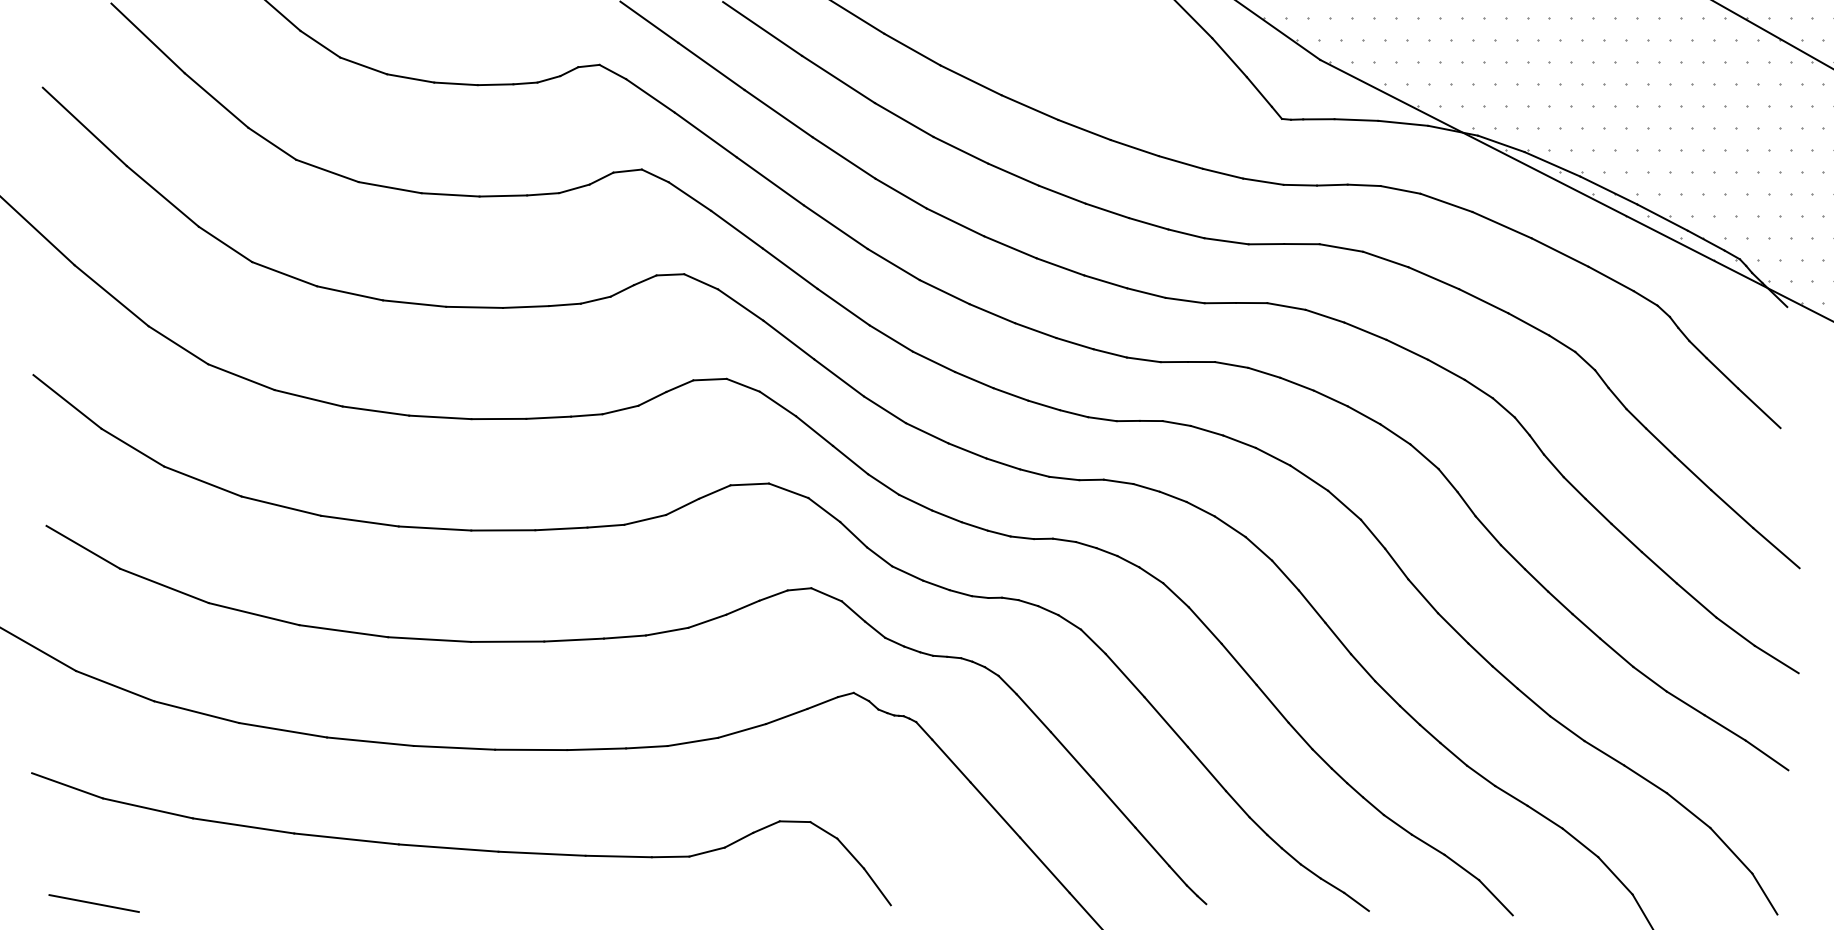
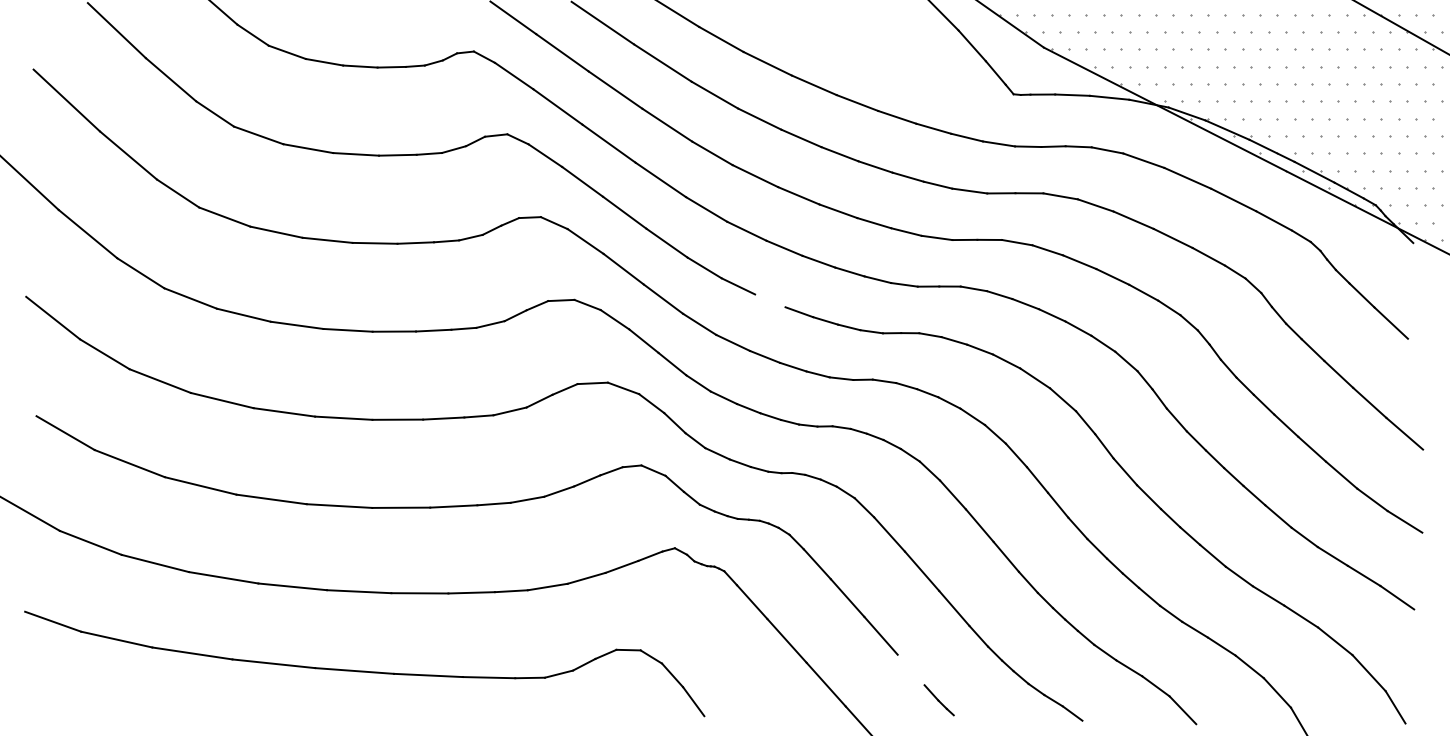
line: (974, 380) -> (770, 301), removed
line: (1152, 846) -> (911, 669), removed
line: (93, 903) -> (73, 714), removed

